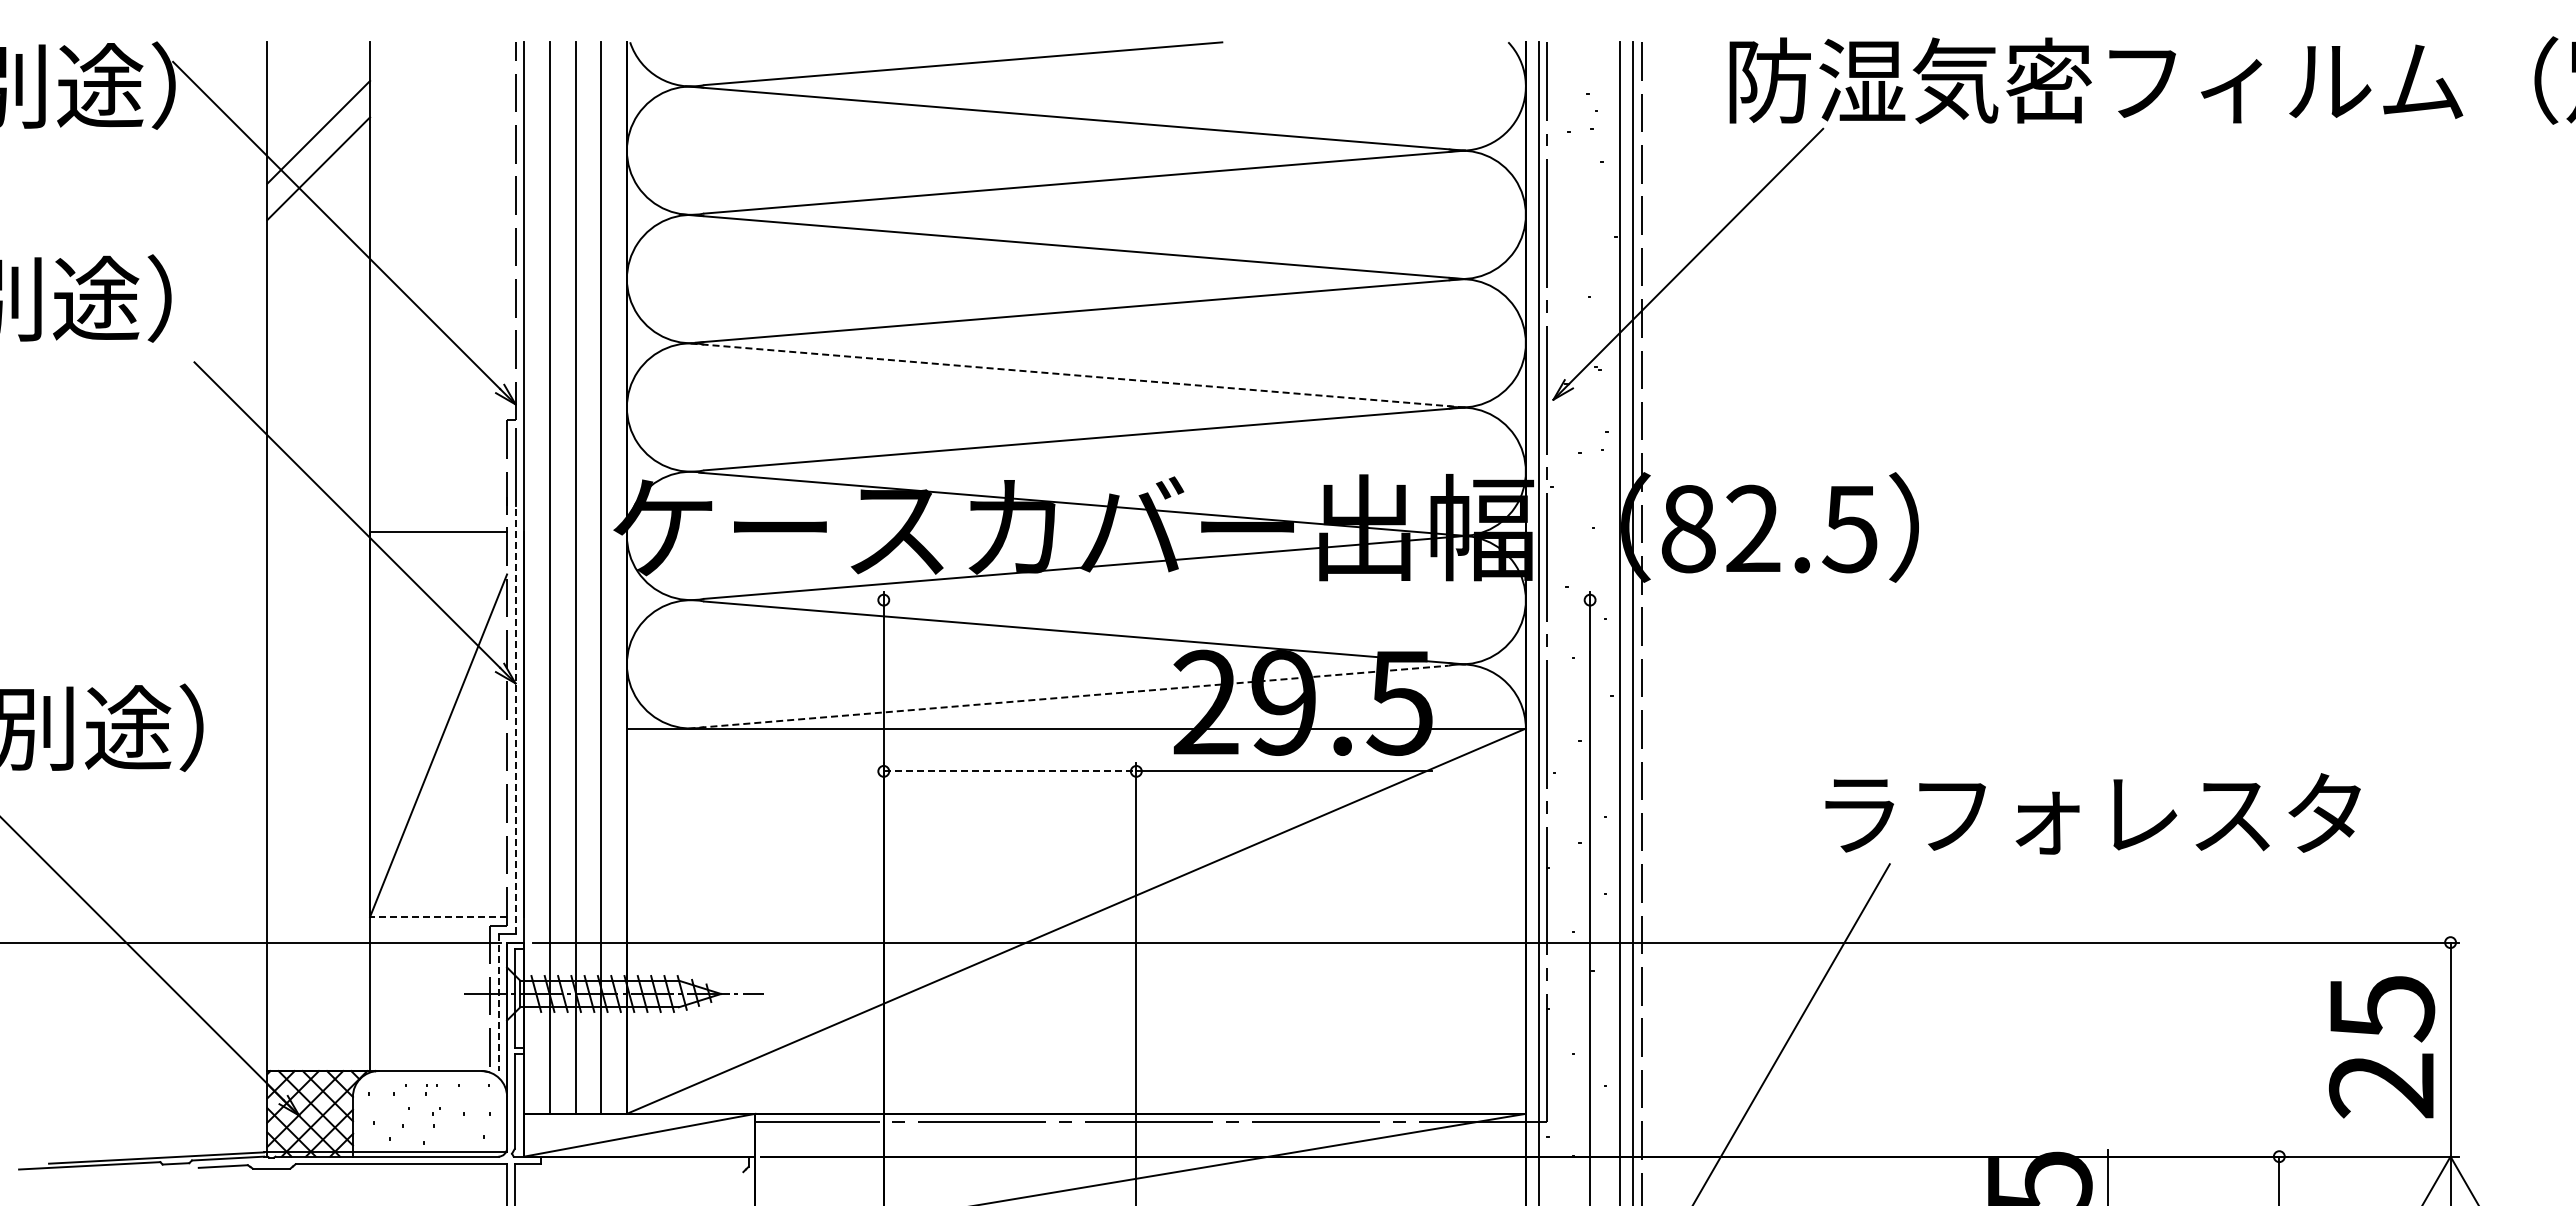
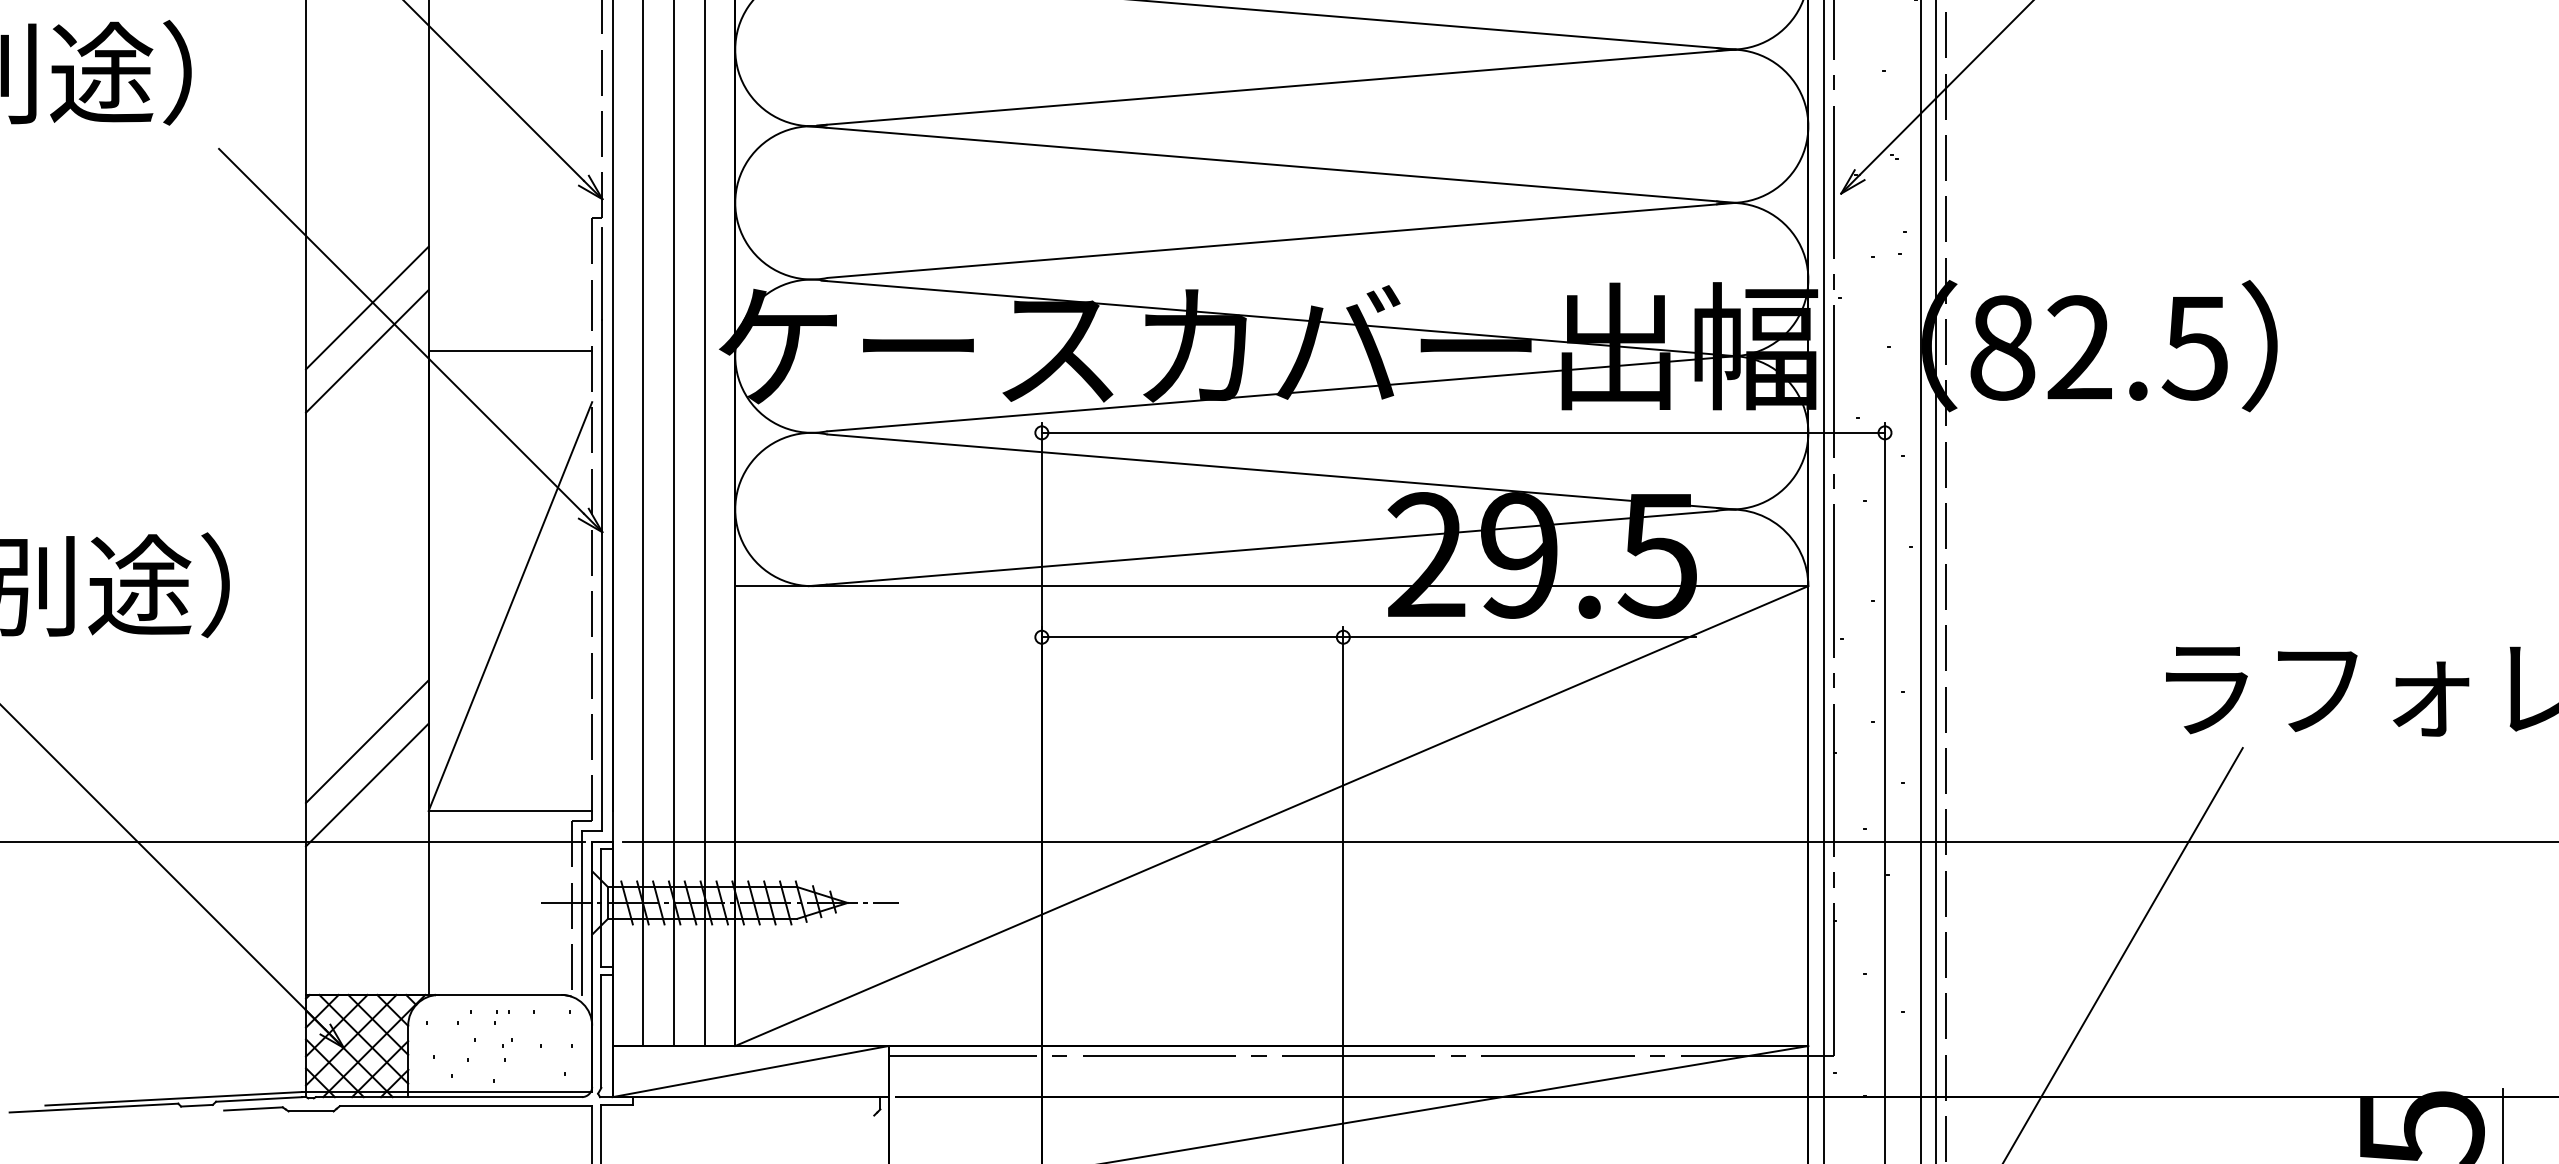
line: (1076, 375) -> (1271, 164), dashed -> solid
line: (318, 495) -> (367, 307), added
line: (318, 531) -> (367, 350), added
line: (1236, 600) -> (1462, 433), added
line: (1069, 697) -> (1263, 549), dashed -> solid
line: (515, 719) -> (602, 575), dashed -> solid
line: (1010, 771) -> (1193, 637), dashed -> solid
line: (318, 858) -> (367, 741), added
line: (318, 894) -> (367, 784), added
line: (438, 916) -> (510, 810), dashed -> solid
line: (498, 1003) -> (581, 914), dashed -> solid

